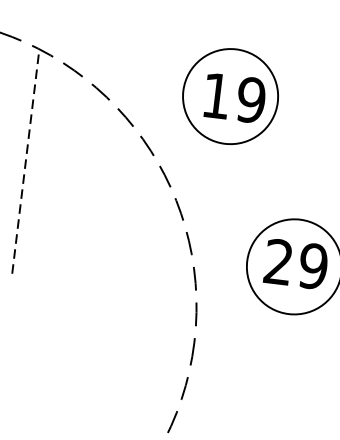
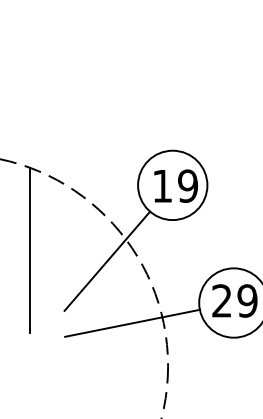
line: (26, 160) -> (30, 249), dashed -> solid
line: (129, 188) -> (107, 260), added
line: (153, 276) -> (132, 322), added

